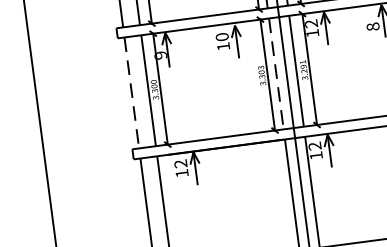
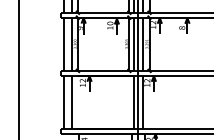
line: (276, 74) -> (133, 44), dashed -> solid
line: (132, 93) -> (64, 44), dashed -> solid

